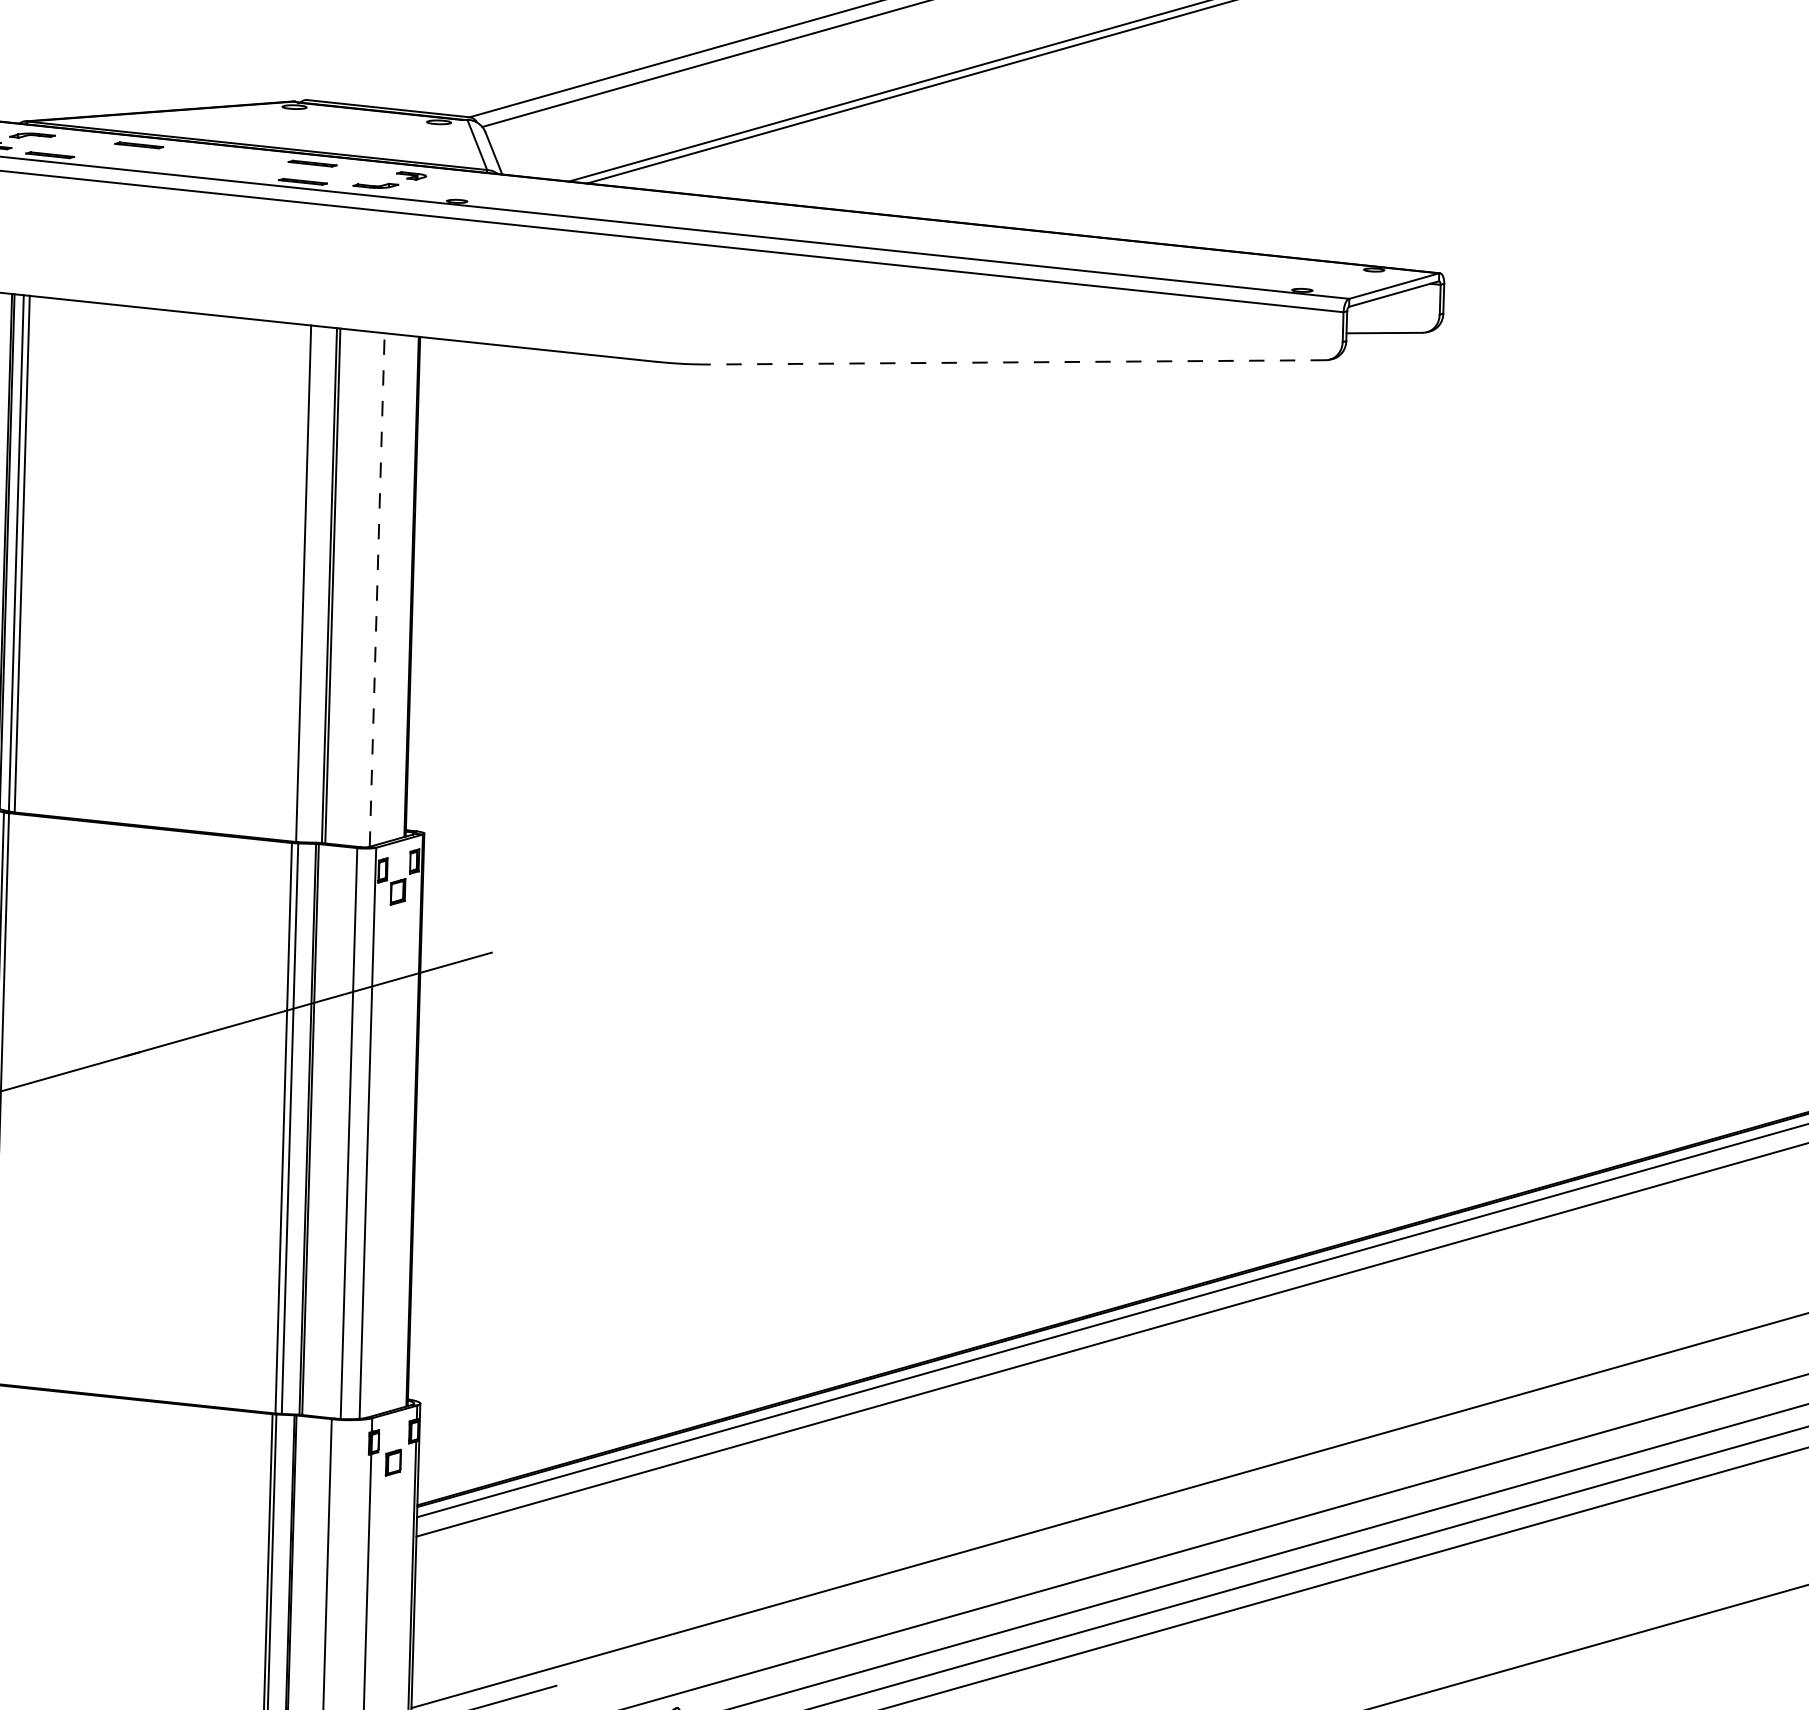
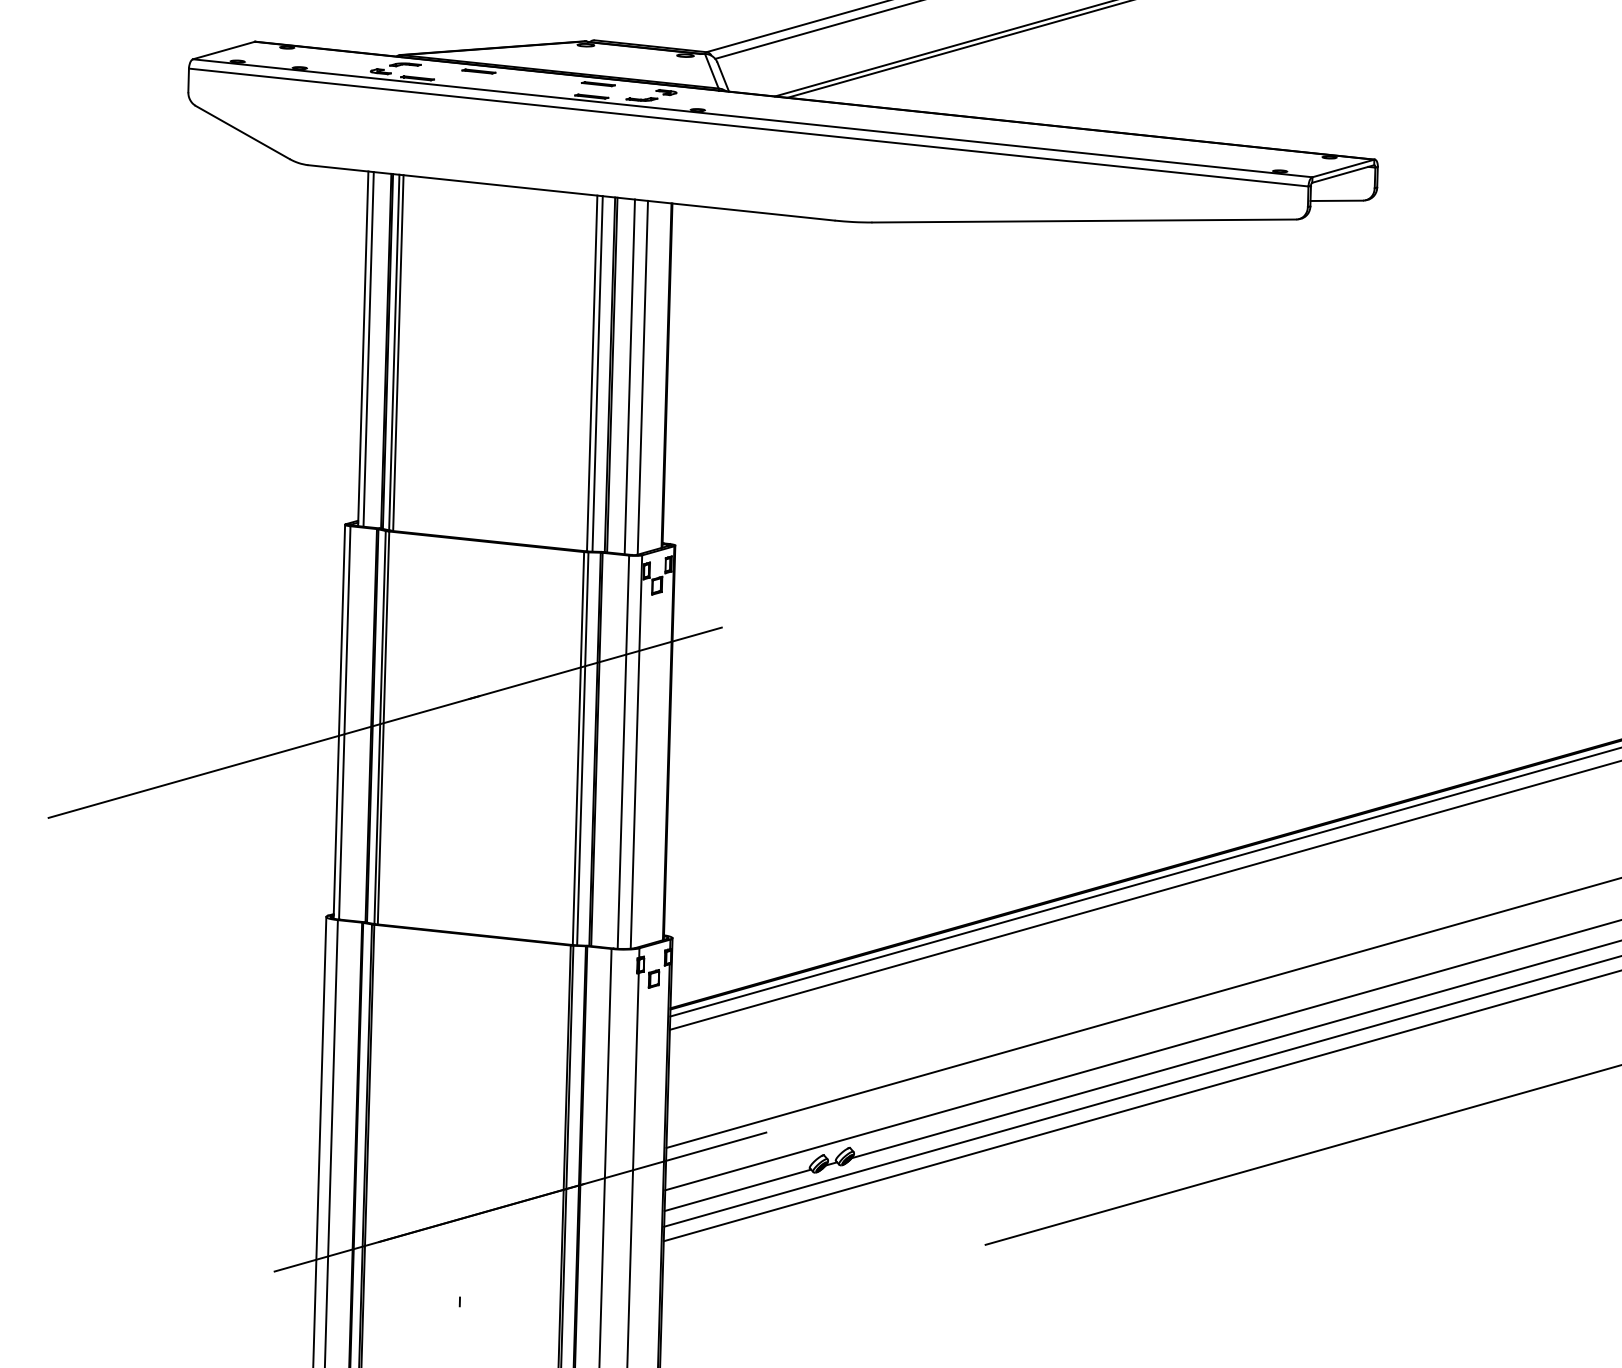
line: (1018, 363) -> (1084, 221), dashed -> solid
line: (311, 583) -> (597, 373), added
line: (357, 588) -> (629, 376), added
line: (376, 589) -> (642, 377), dashed -> solid

